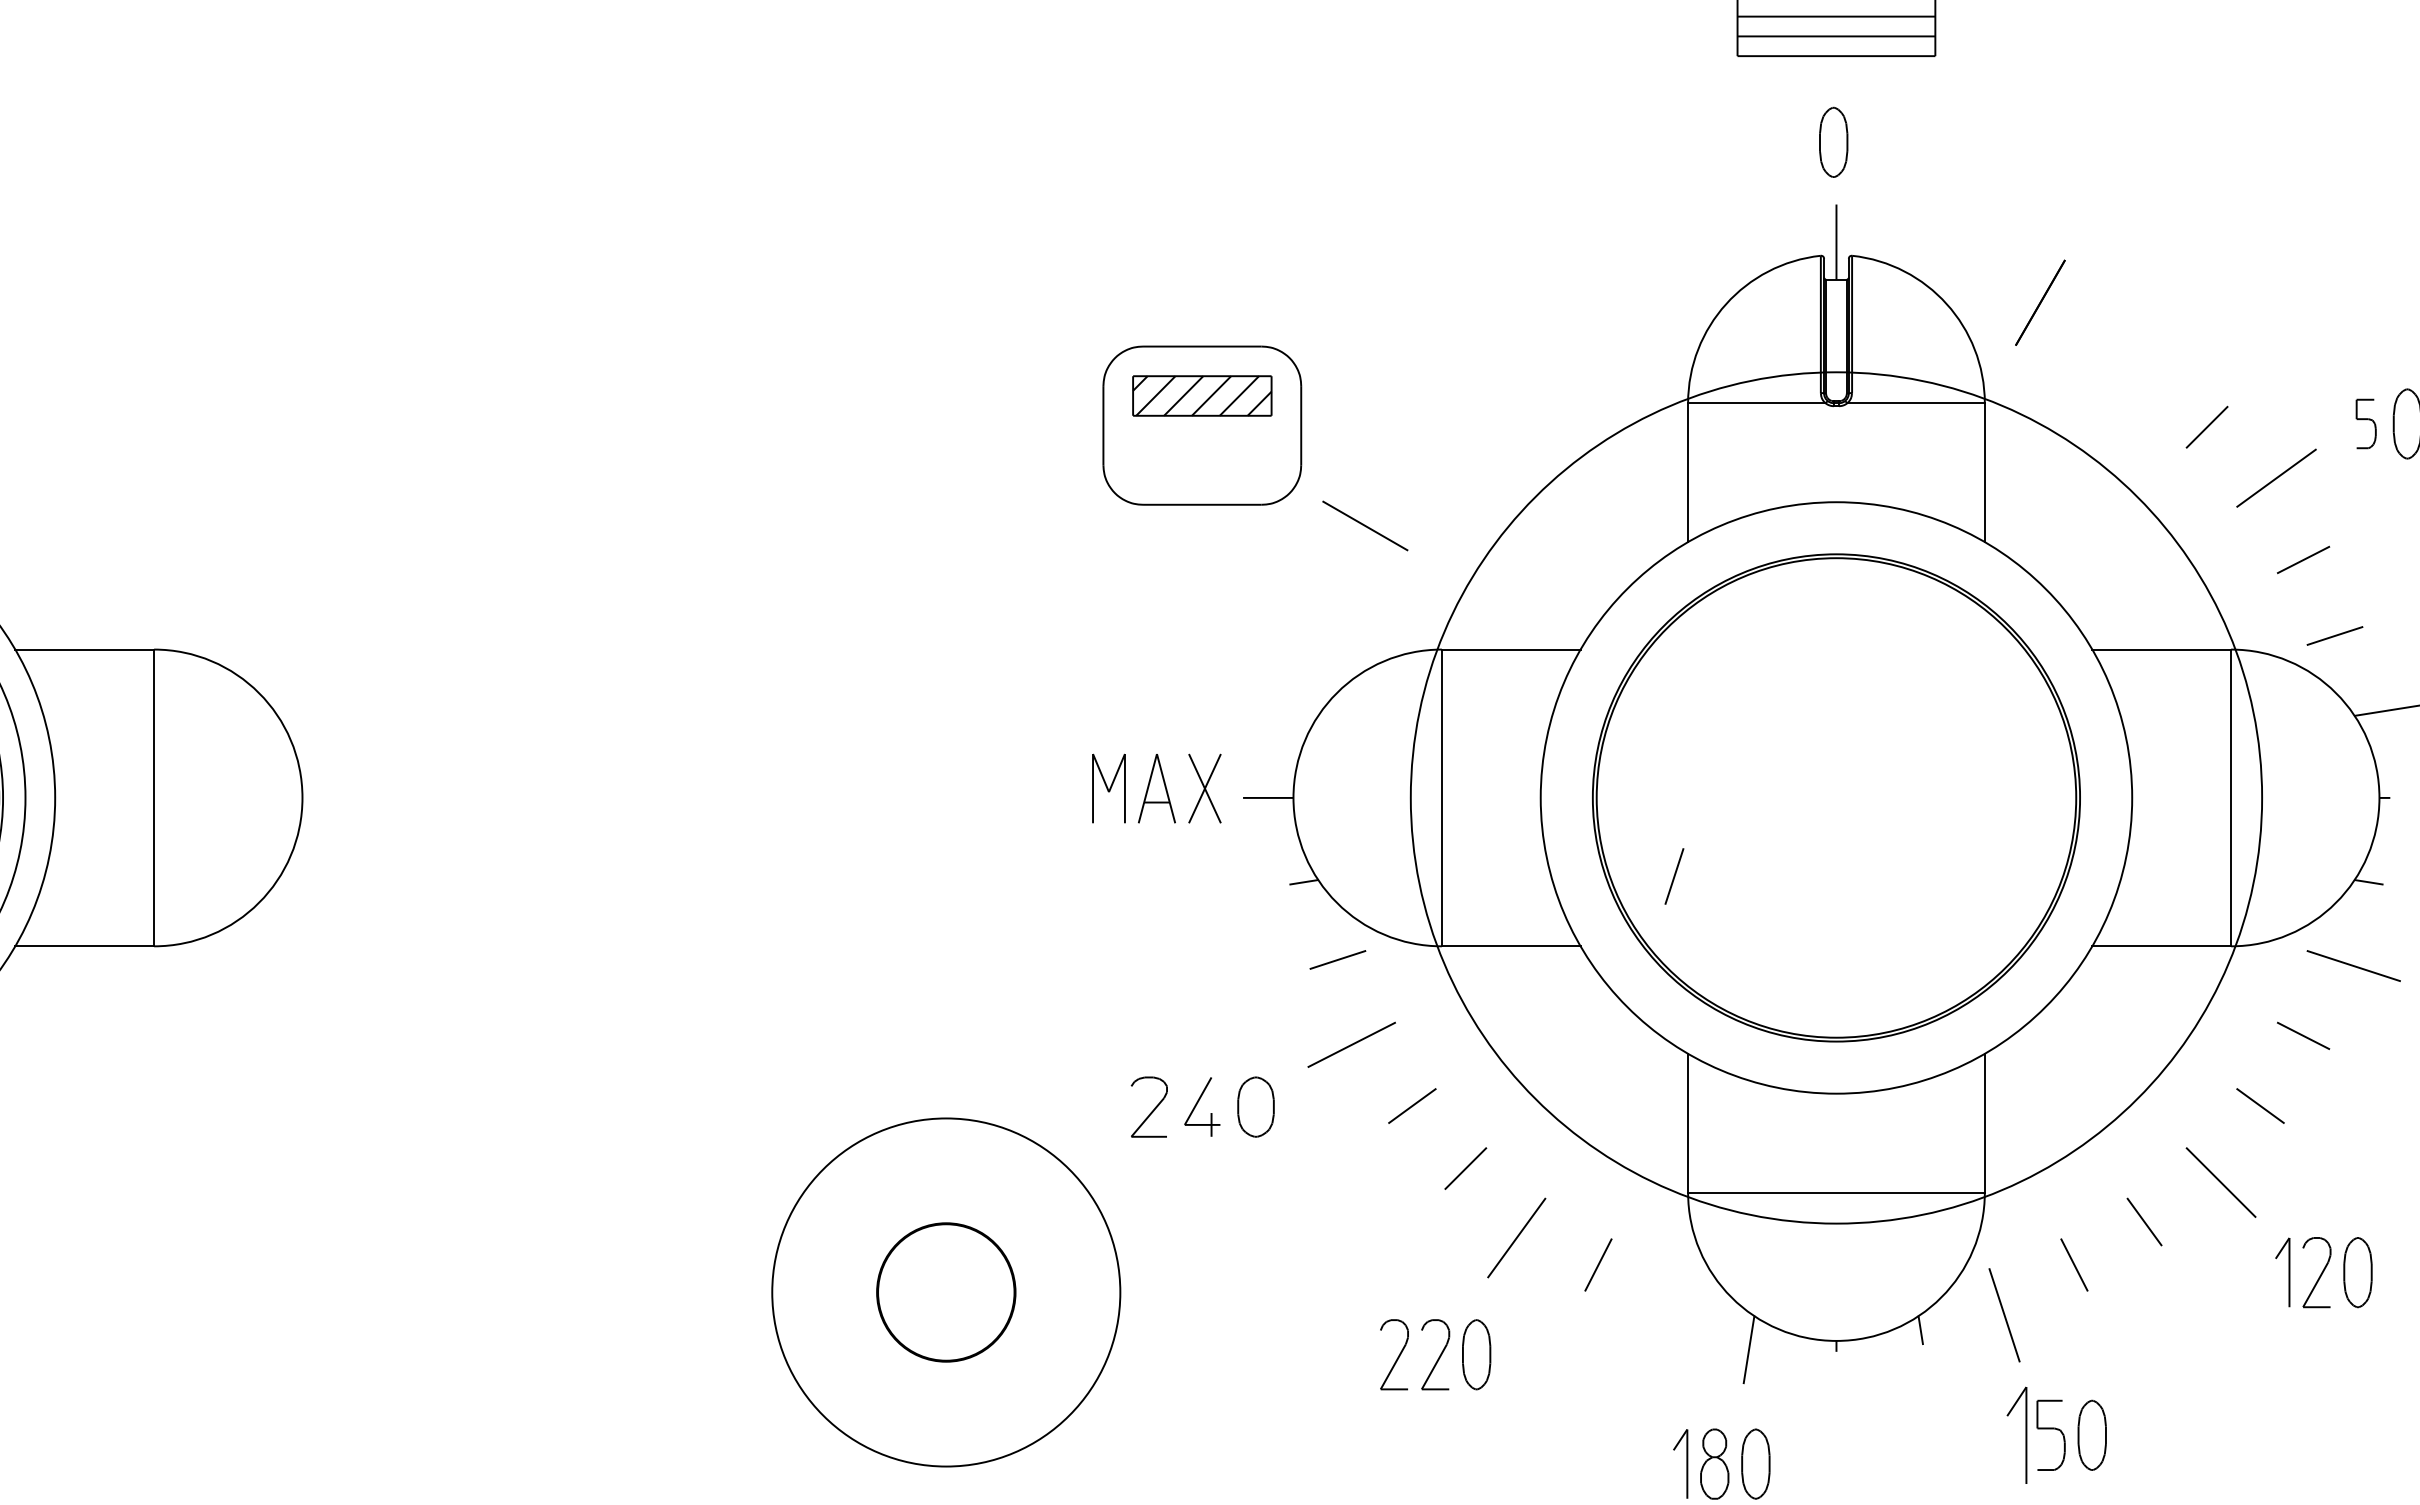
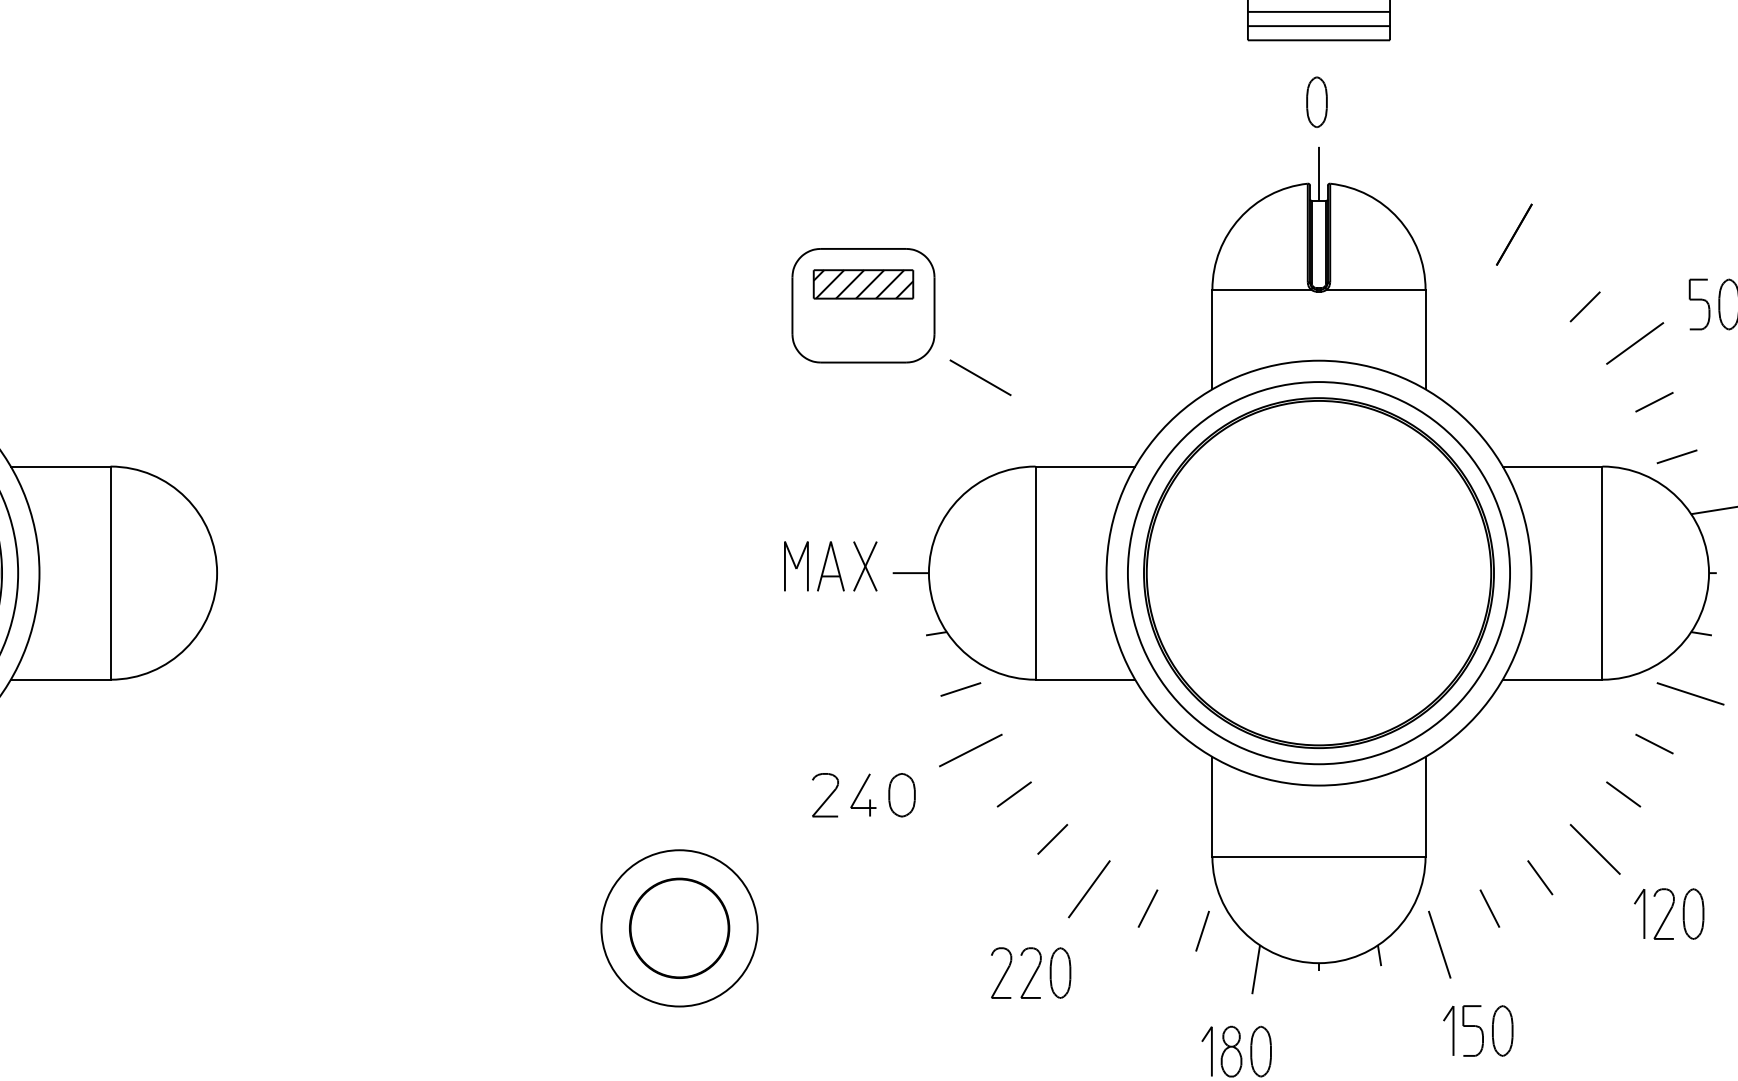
line: (2040, 302) -> (1514, 234), moved
part: (2365, 423) -> (1698, 304), size x1.43
circle: (1836, 797) -> (1319, 572), size x0.62
line: (1674, 876) -> (1202, 931), moved
circle: (946, 1292) -> (679, 928), size x0.62
part: (2016, 1434) -> (1448, 1030), size x0.71

